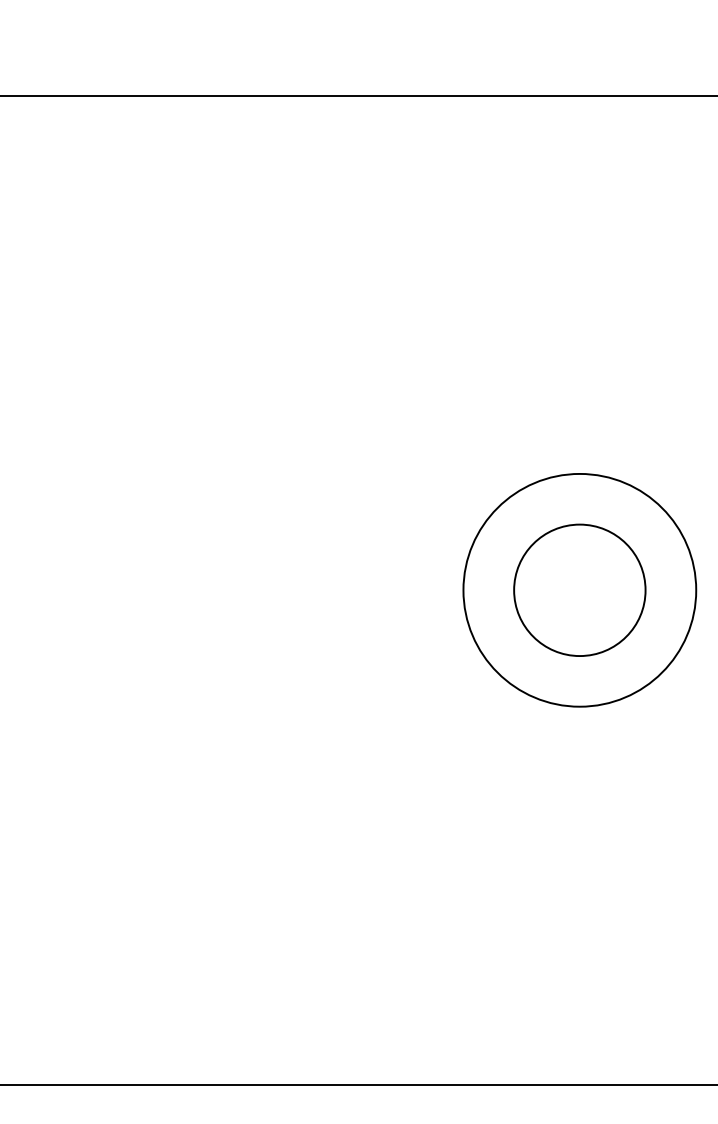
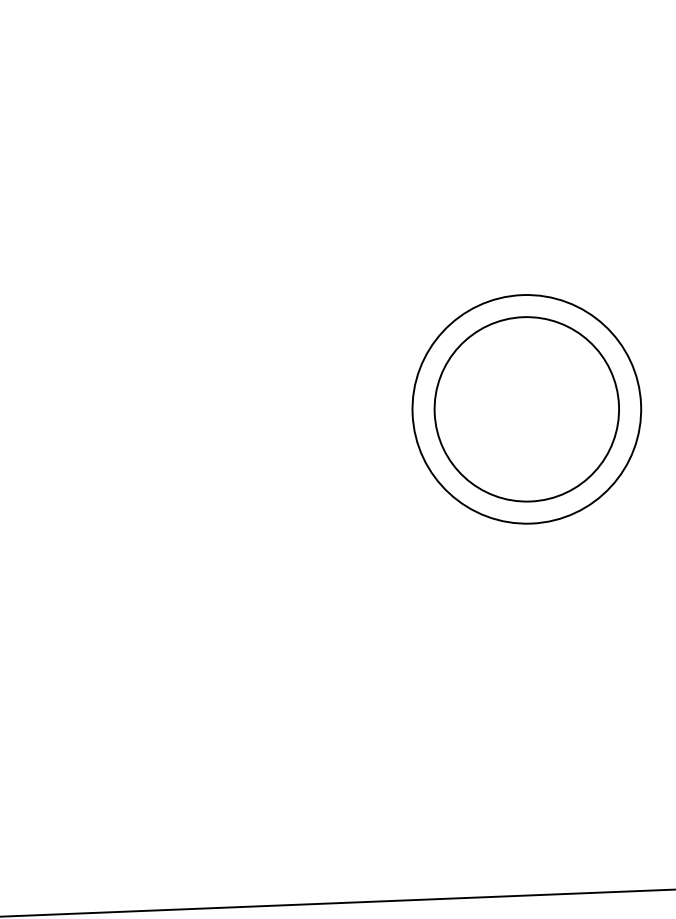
circle: (579, 590) -> (526, 409), size x1.43

